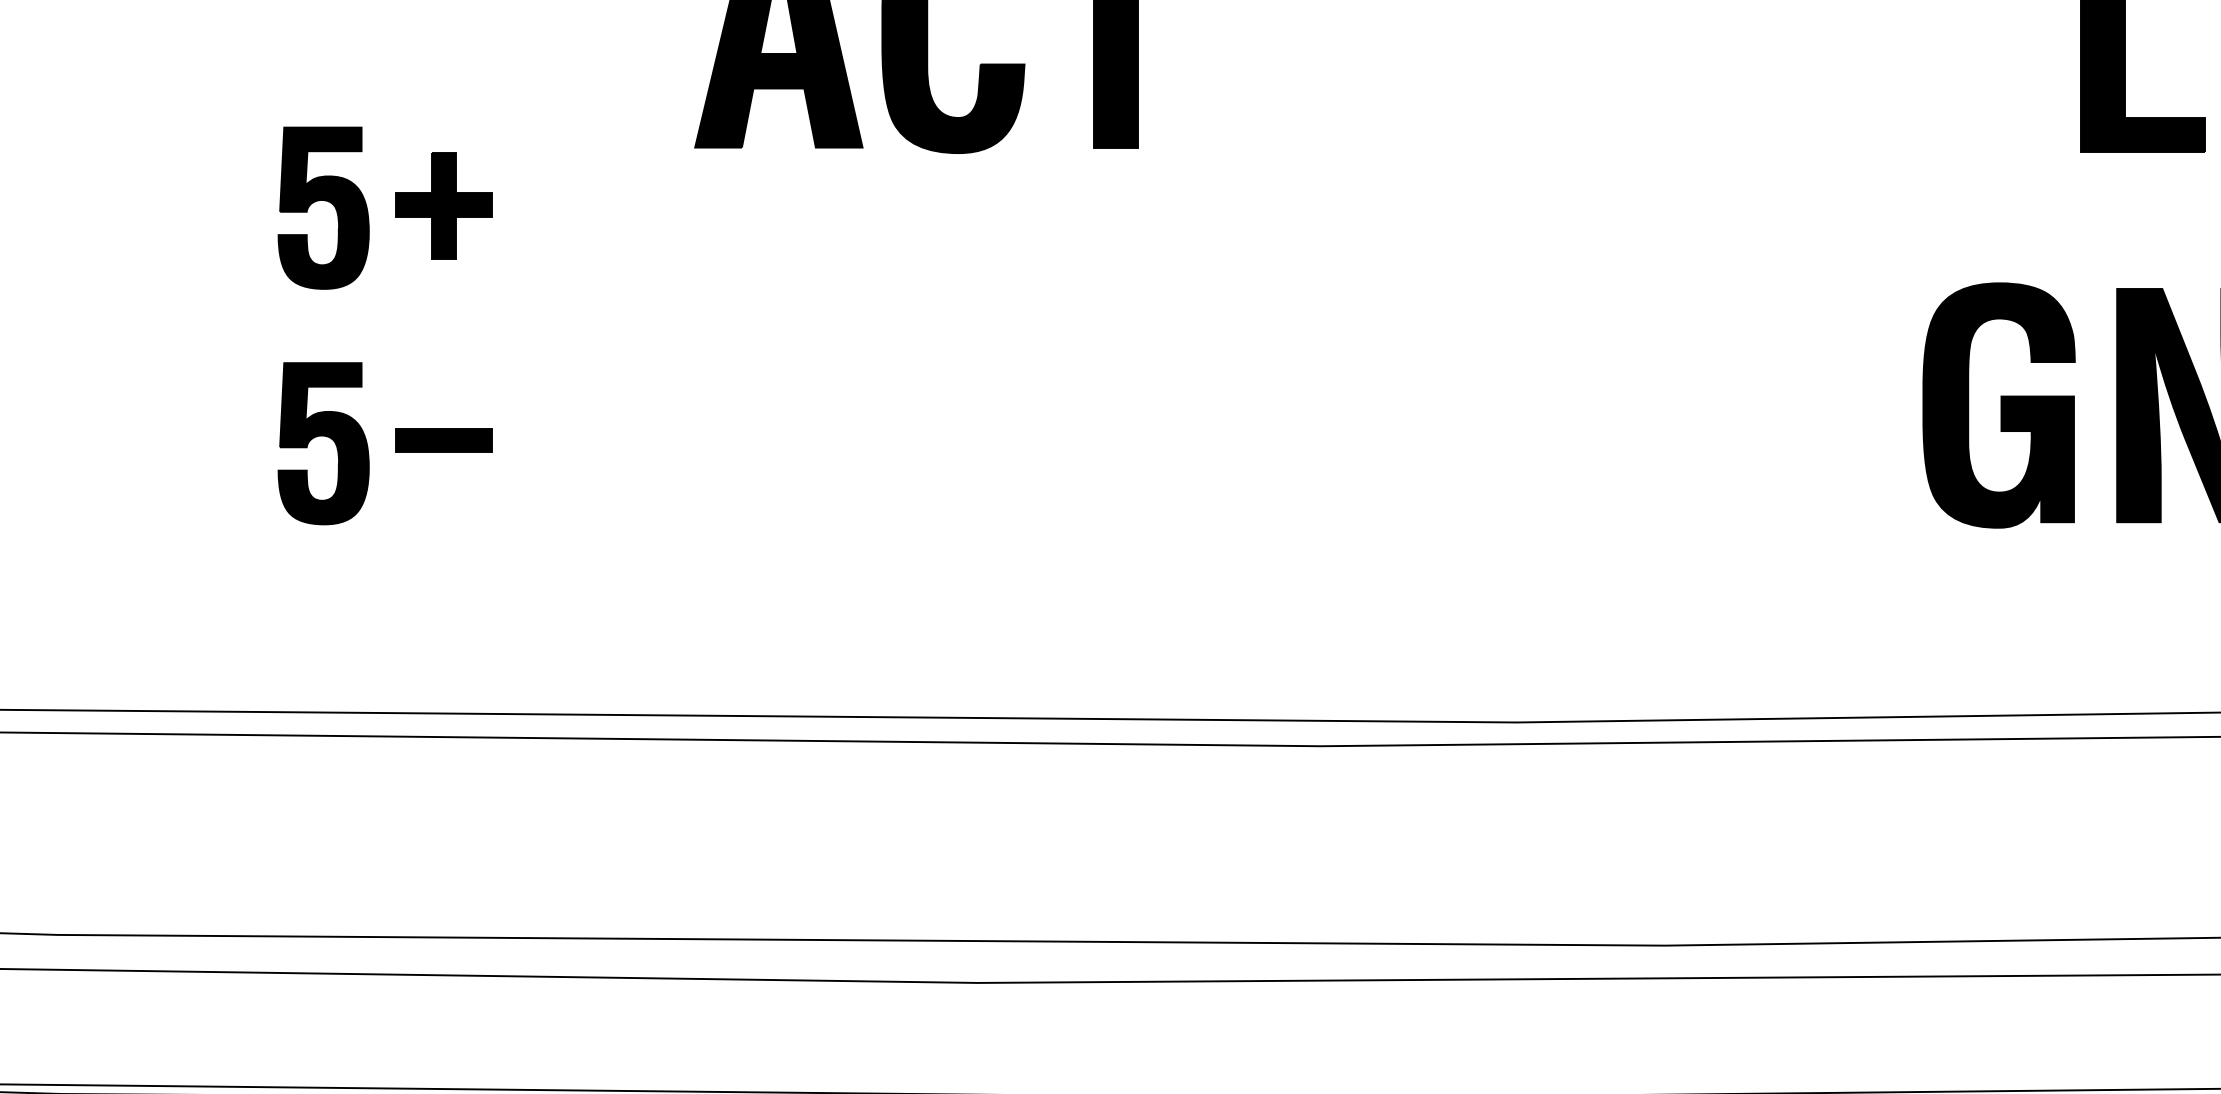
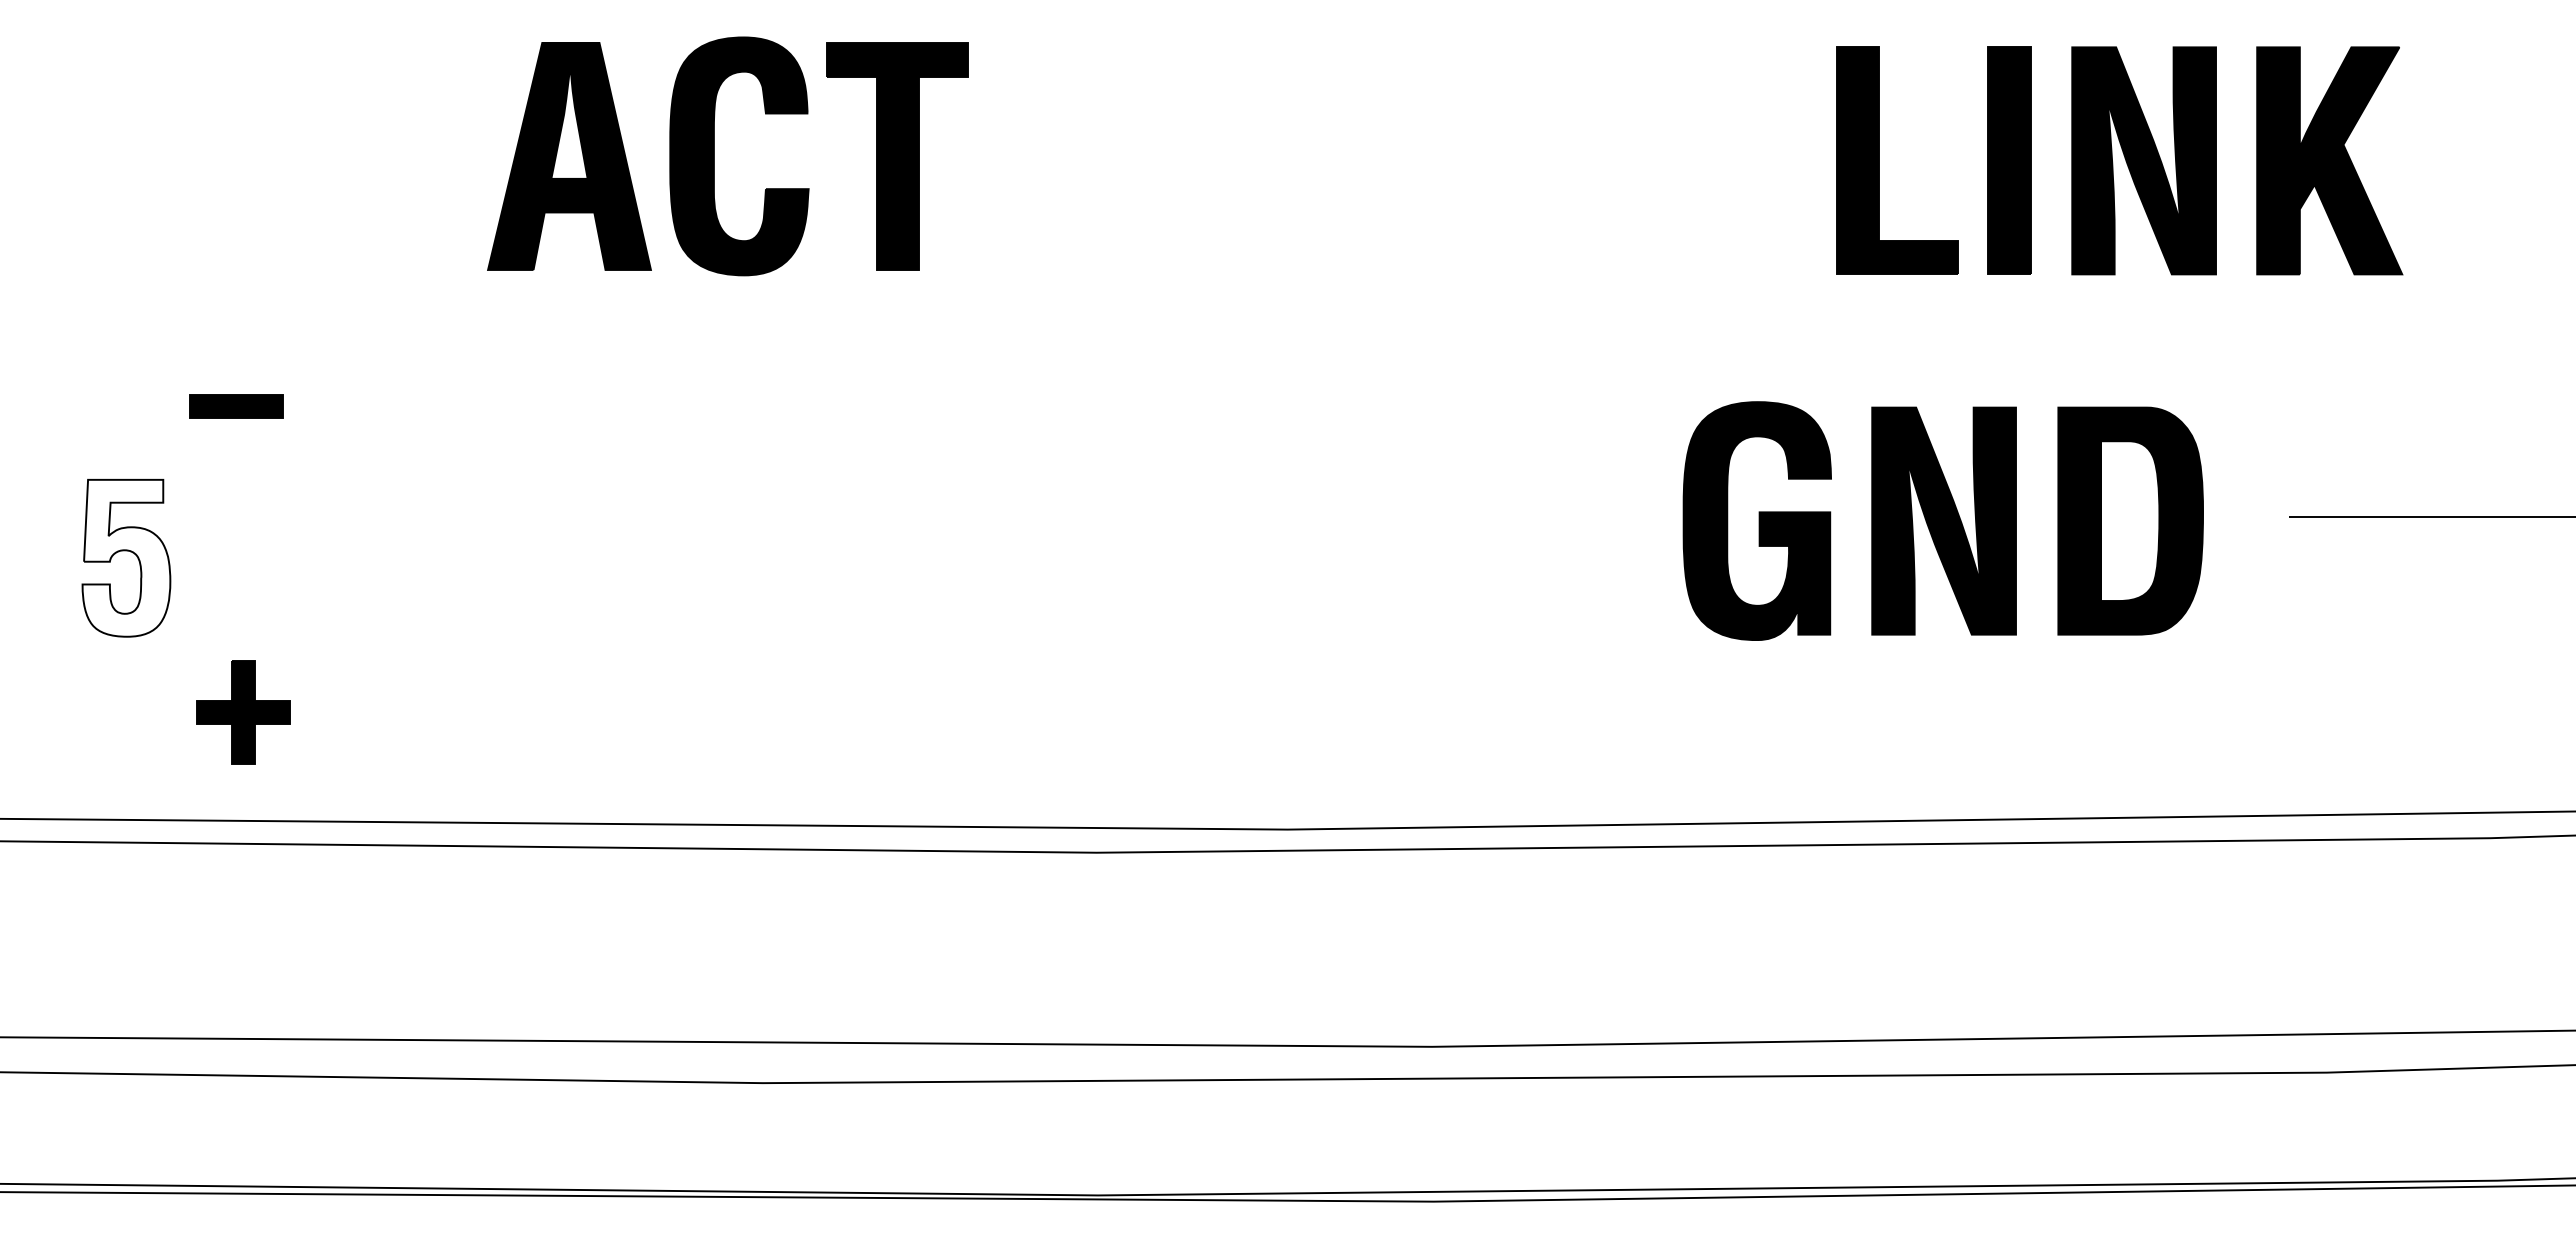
part: (324, 201) -> (127, 322), removed
part: (443, 205) -> (243, 712), moved
part: (443, 439) -> (236, 406), moved
fill: (323, 442) -> (126, 557), removed

